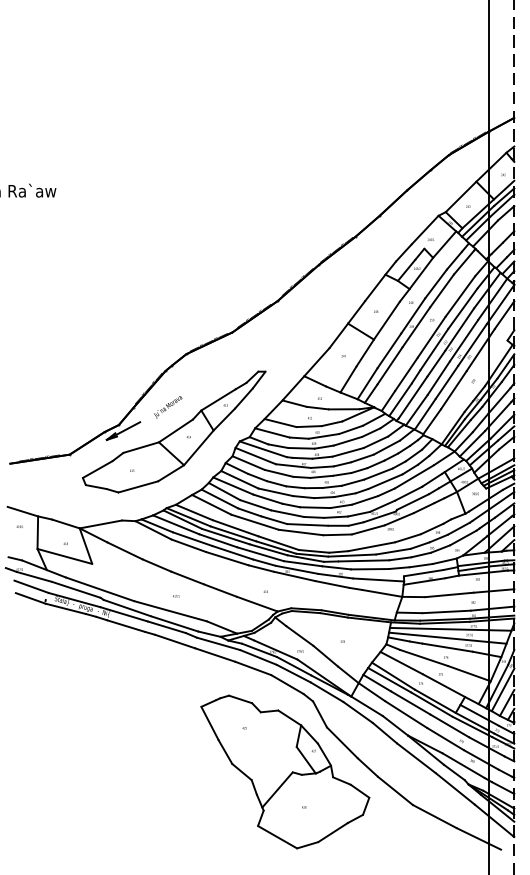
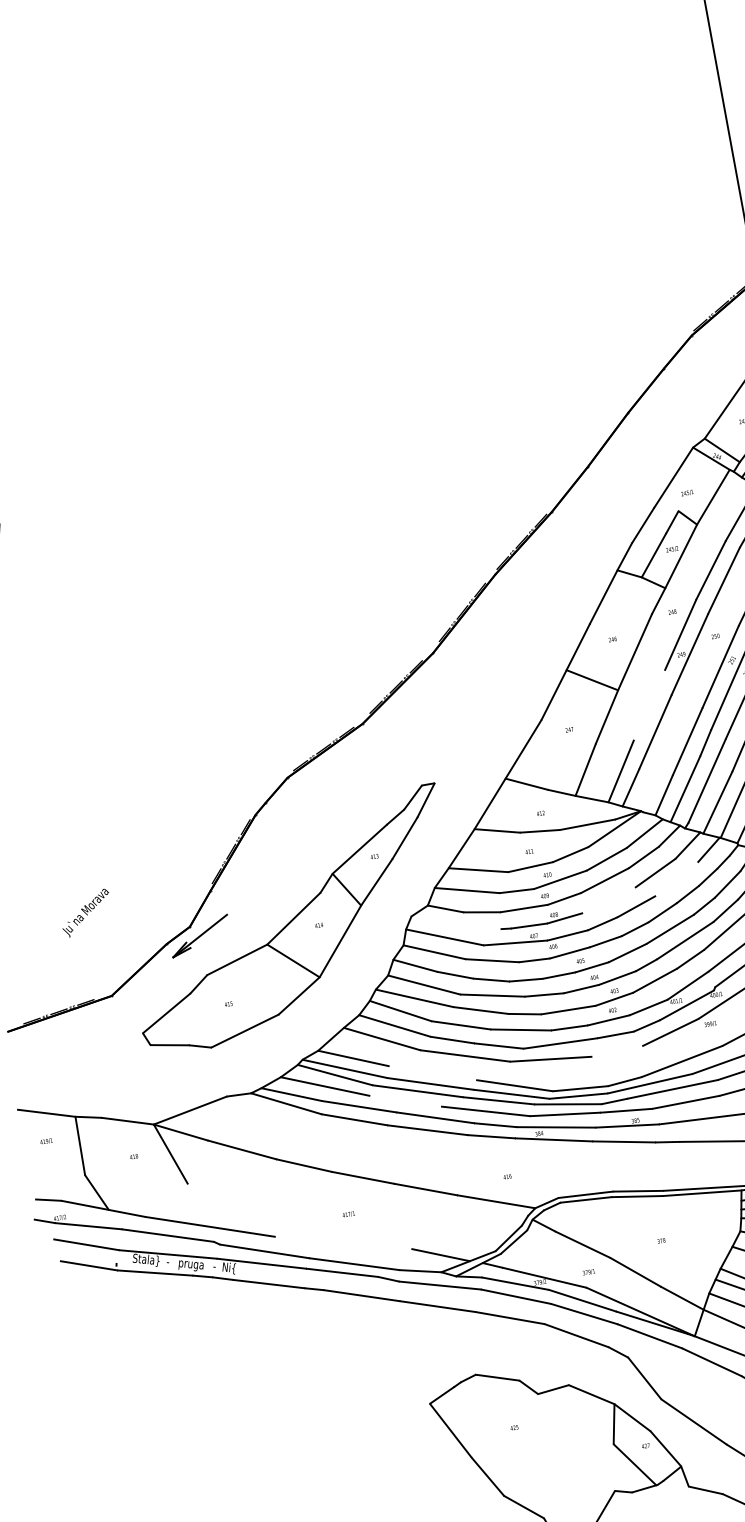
line: (389, 350) -> (649, 704), removed
text: (168, 407) -> (86, 913), moved
line: (386, 447) -> (675, 879), removed
line: (262, 449) -> (454, 923), removed
line: (347, 452) -> (607, 900), removed
line: (235, 528) -> (432, 1073), removed
line: (337, 534) -> (616, 1050), removed
line: (217, 540) -> (404, 1100), removed
line: (64, 556) -> (135, 1179), removed
line: (170, 611) -> (343, 1243), removed

